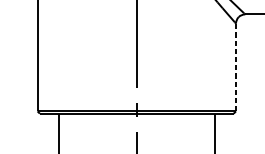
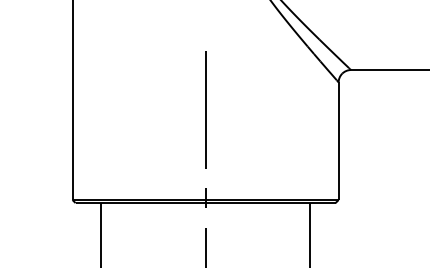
line: (235, 67) -> (338, 141), dashed -> solid

